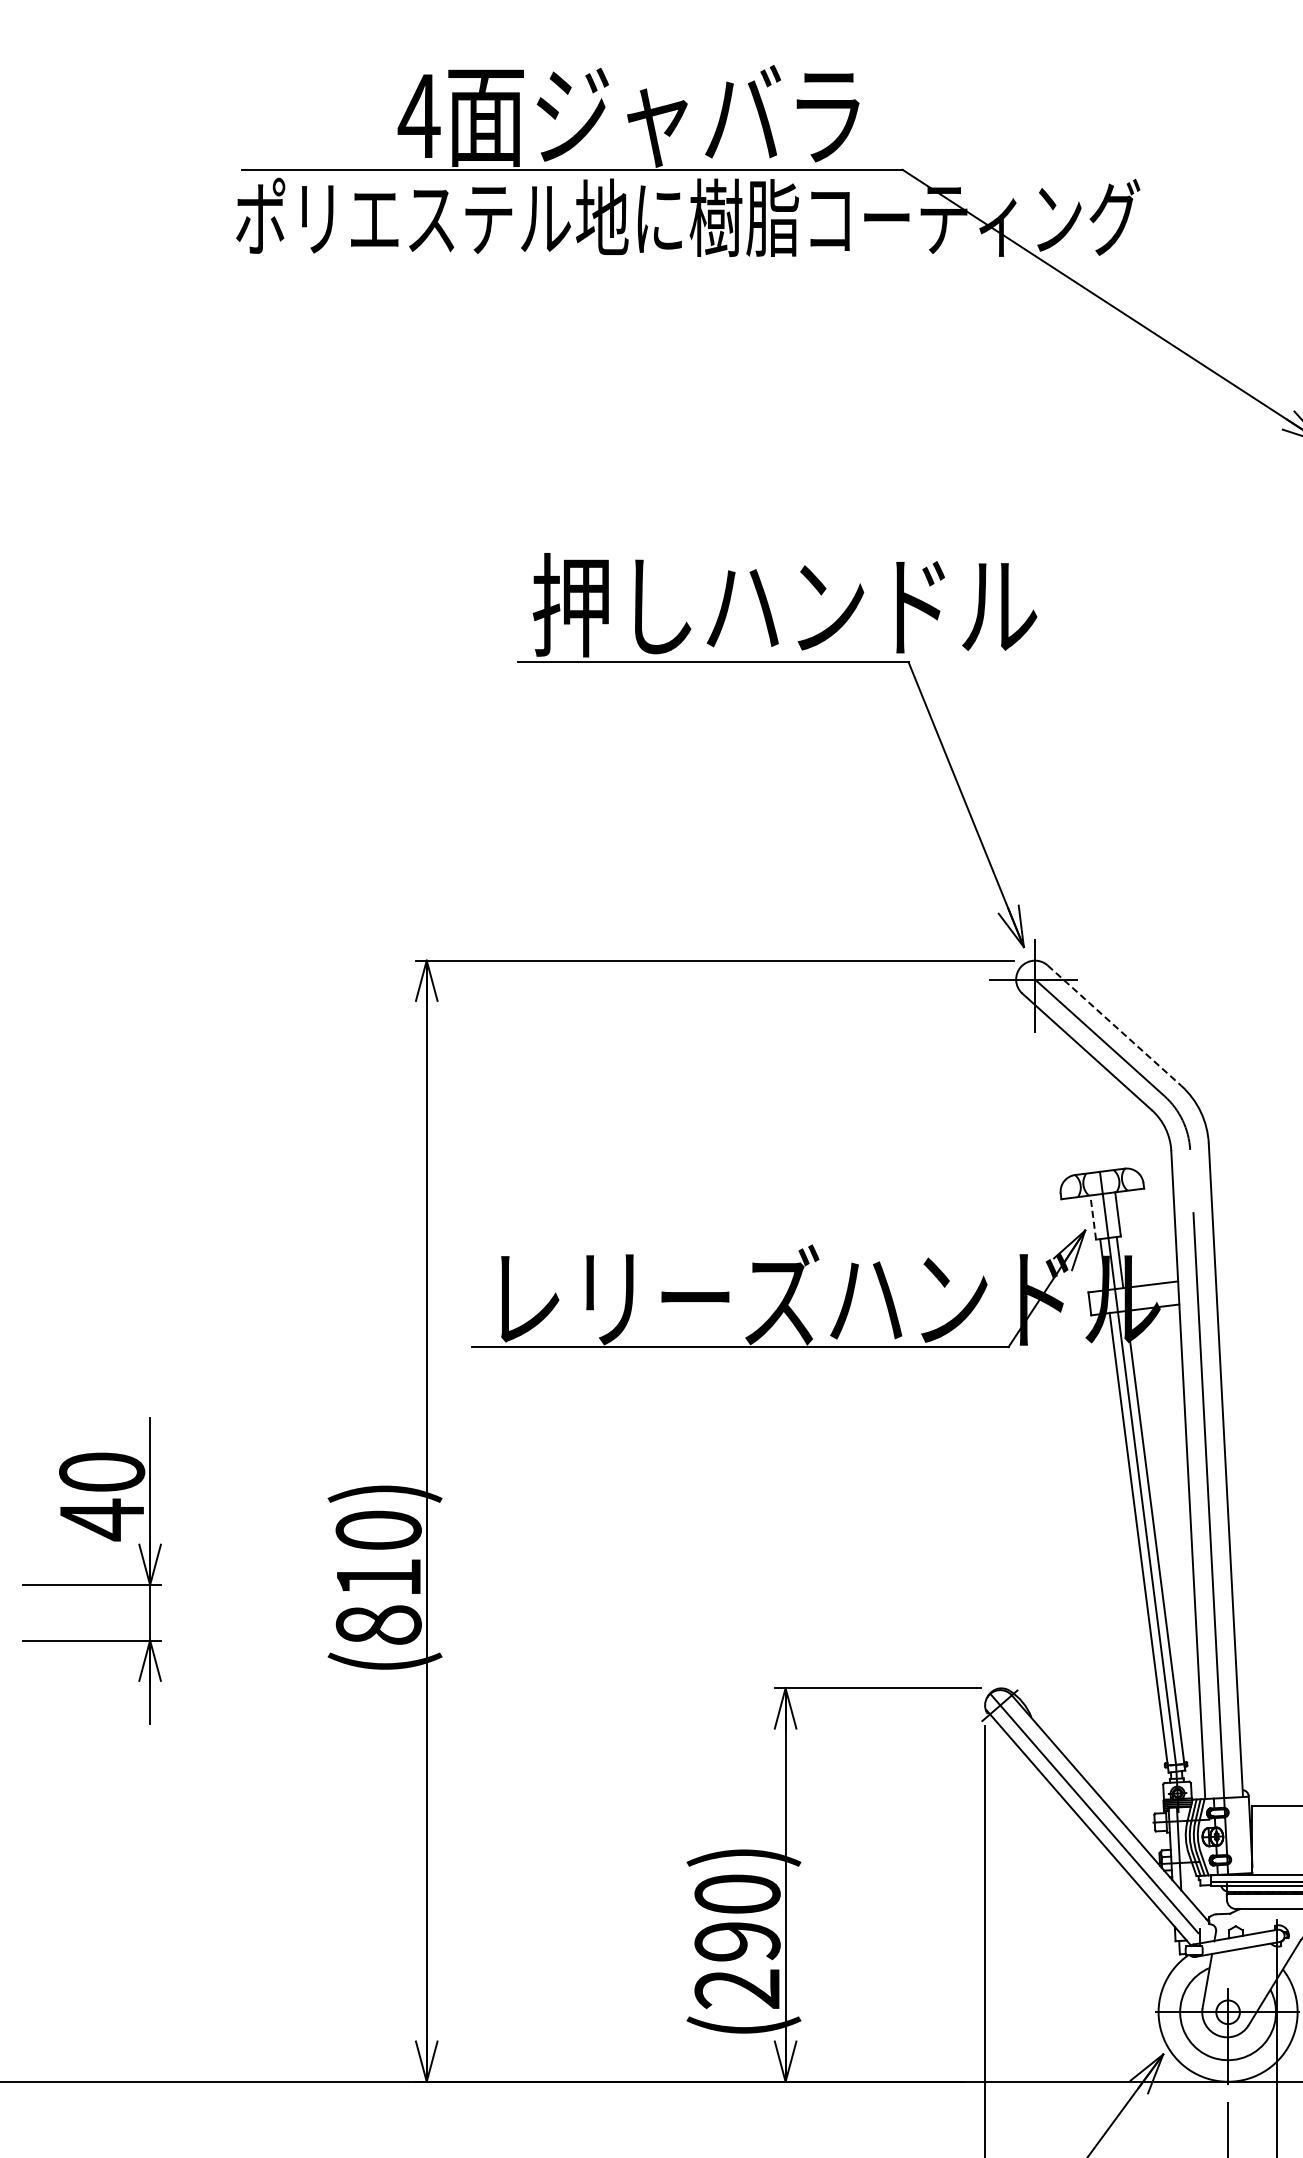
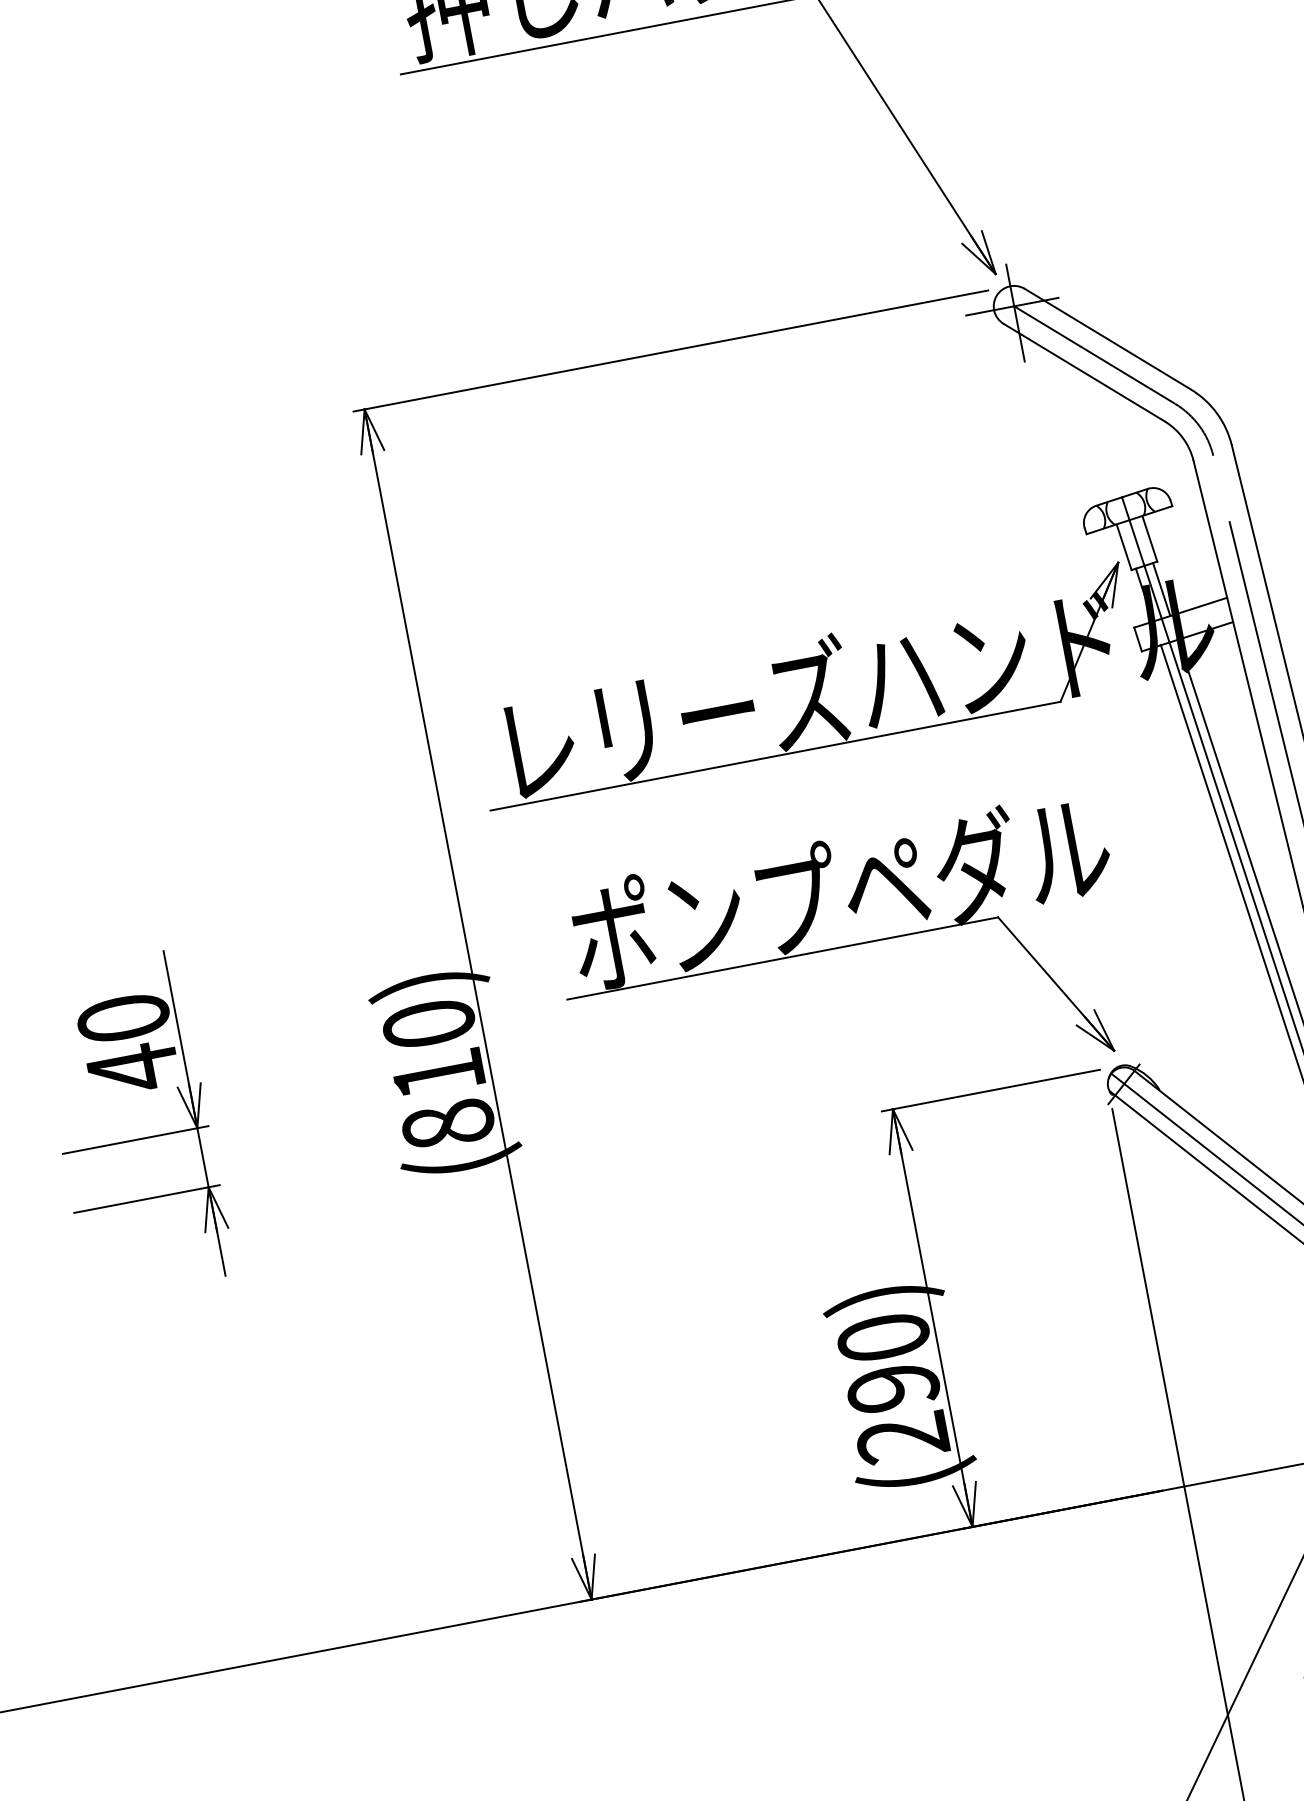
line: (1114, 1025) -> (1107, 339), dashed -> solid
line: (1093, 1217) -> (1124, 547), dashed -> solid
part: (767, 1532) -> (842, 947), added

